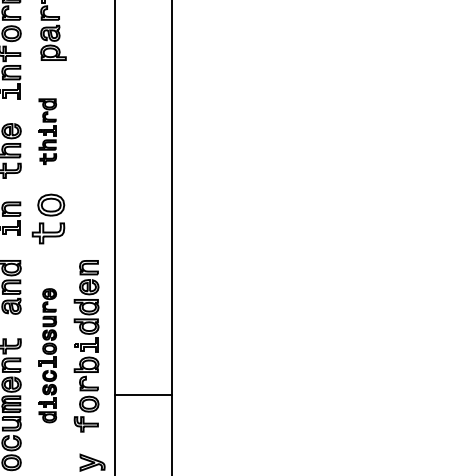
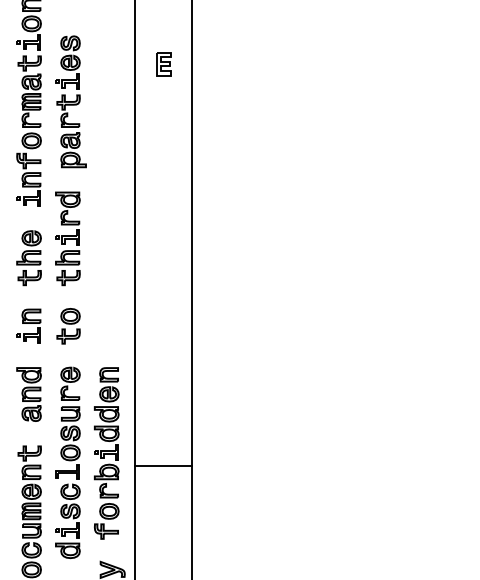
part: (47, 131) -> (67, 238), size x1.43
part: (48, 219) -> (68, 326), size x0.71
part: (47, 355) -> (67, 462), size x1.43
line: (143, 395) -> (163, 466), moved

